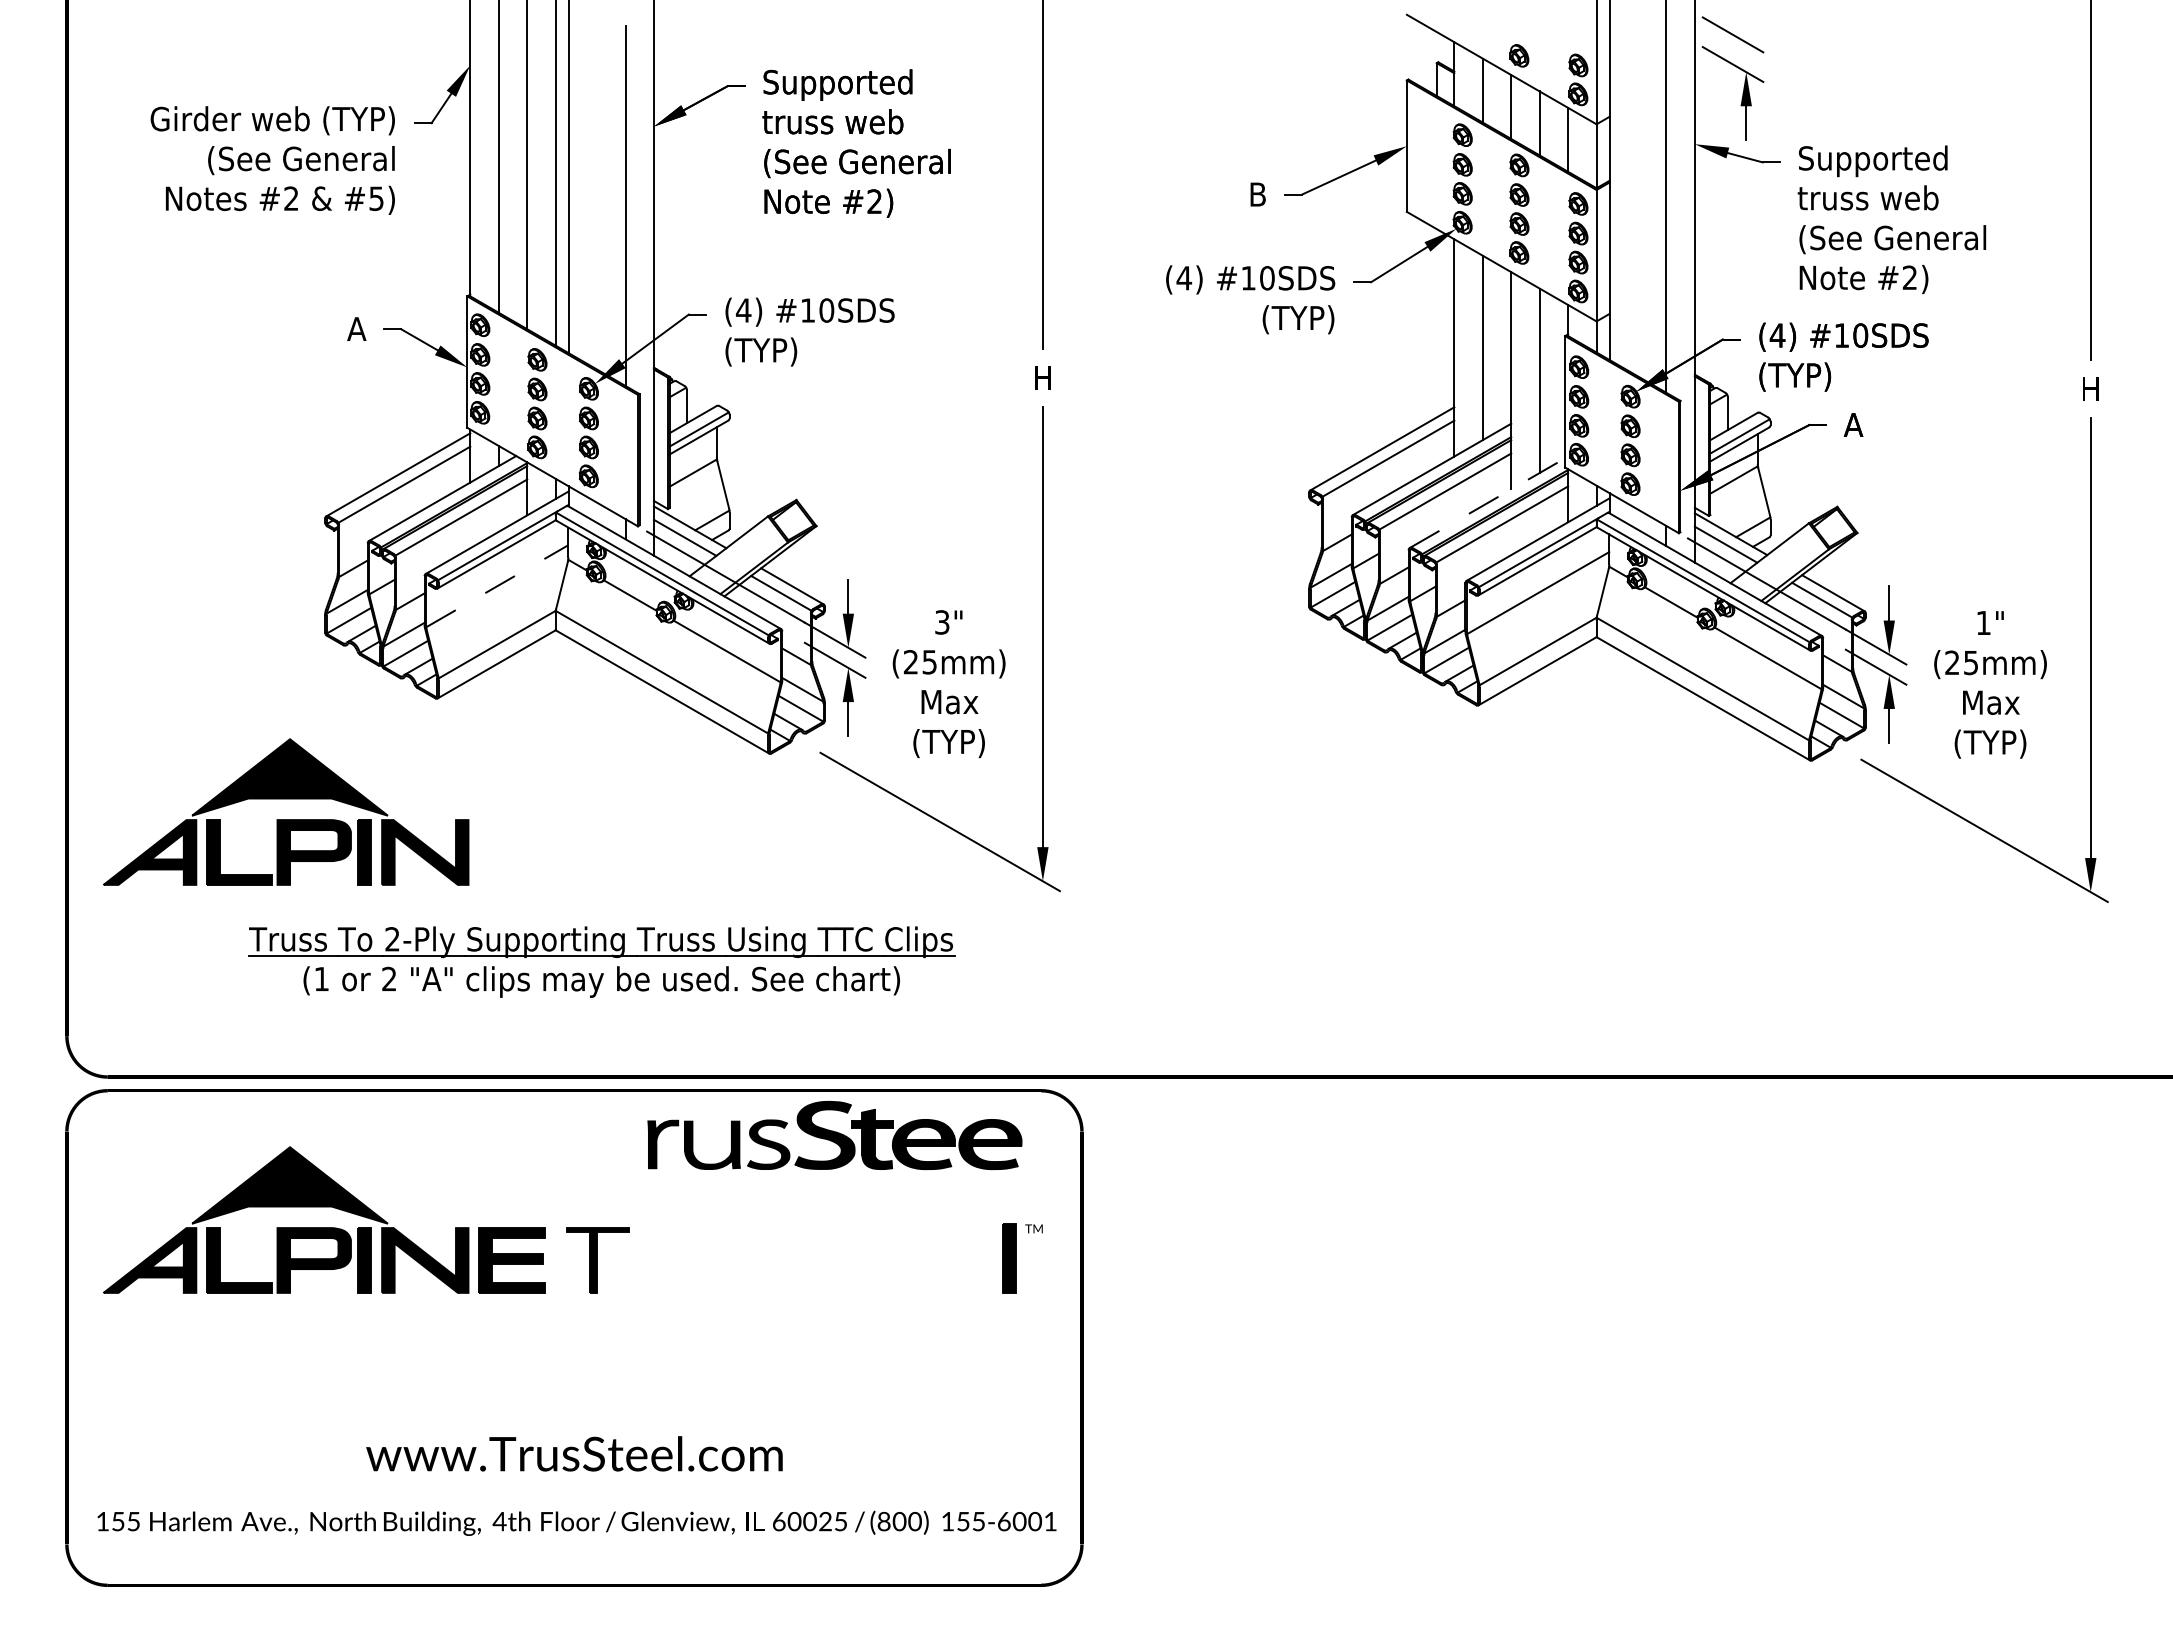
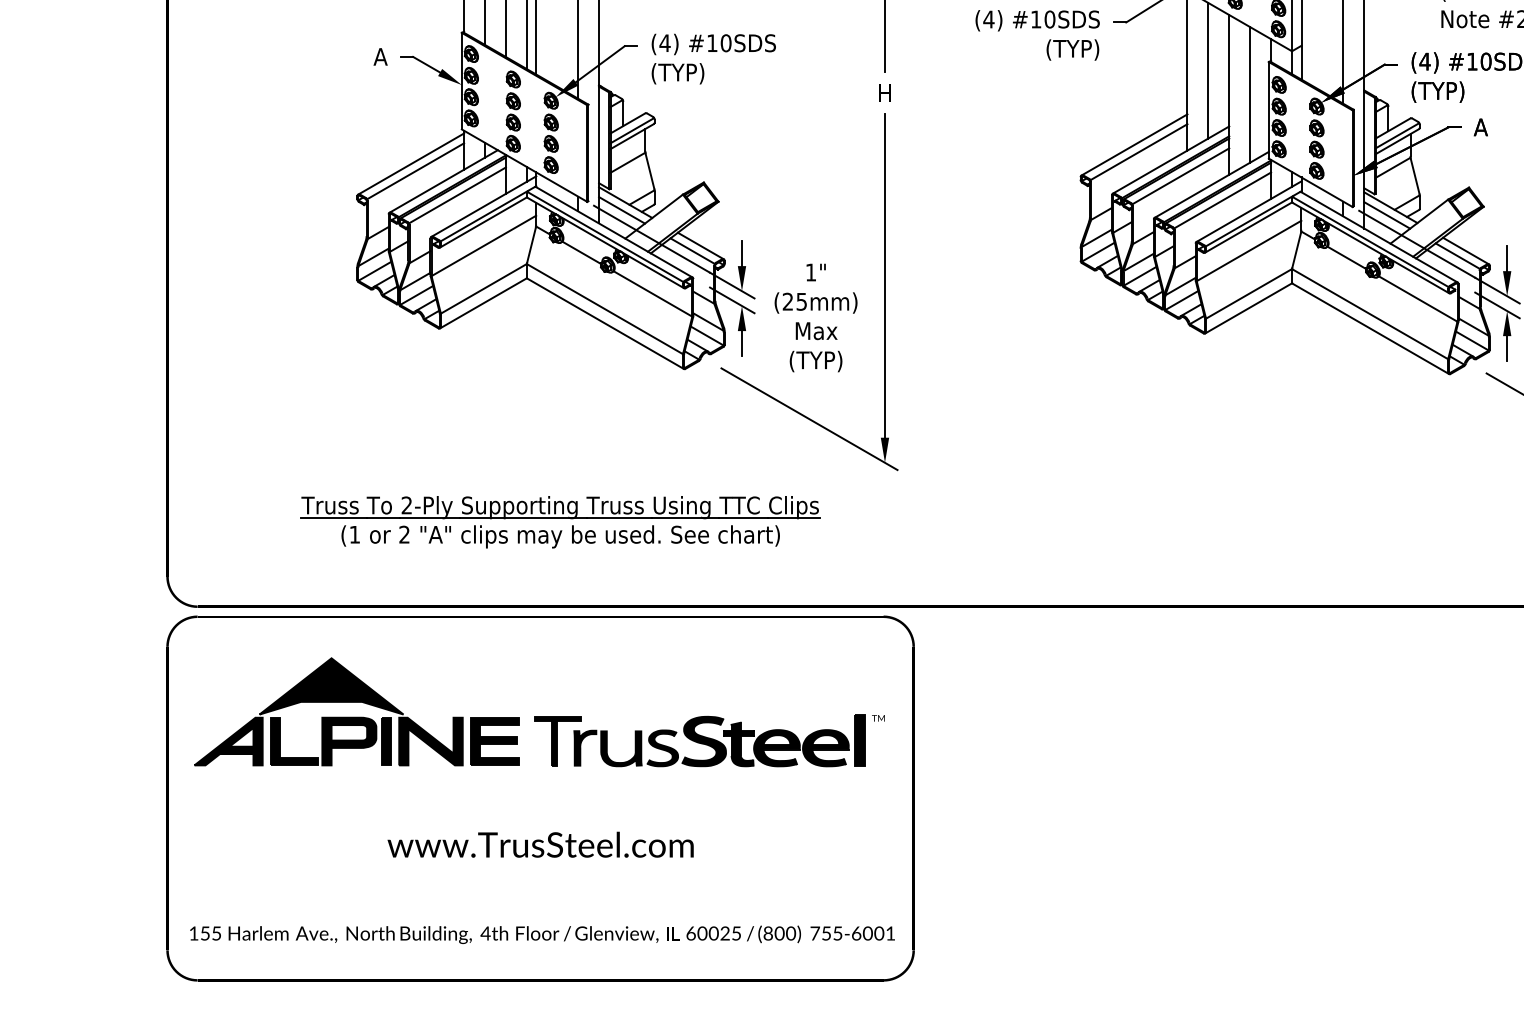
line: (1487, 503) -> (1211, 185), dashed -> solid
line: (497, 585) -> (484, 245), dashed -> solid
text: (942, 622) -> (811, 272), 3" -> 1"
part: (286, 819) -> (328, 417), removed
part: (834, 1135) -> (711, 741), moved
text: (574, 1453) -> (540, 844), moved
text: (947, 1521) -> (814, 933), 155-6001 -> 755-6001

